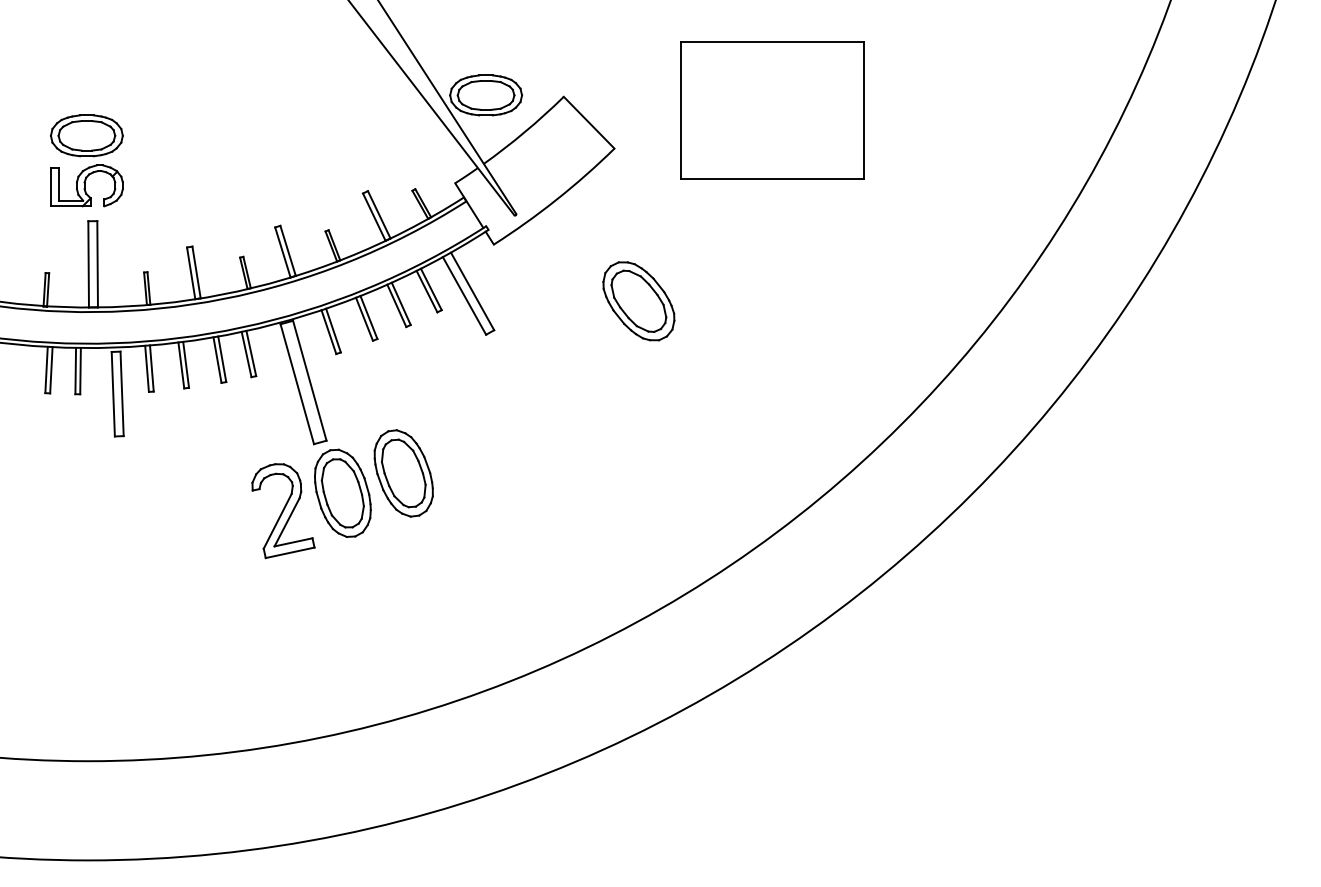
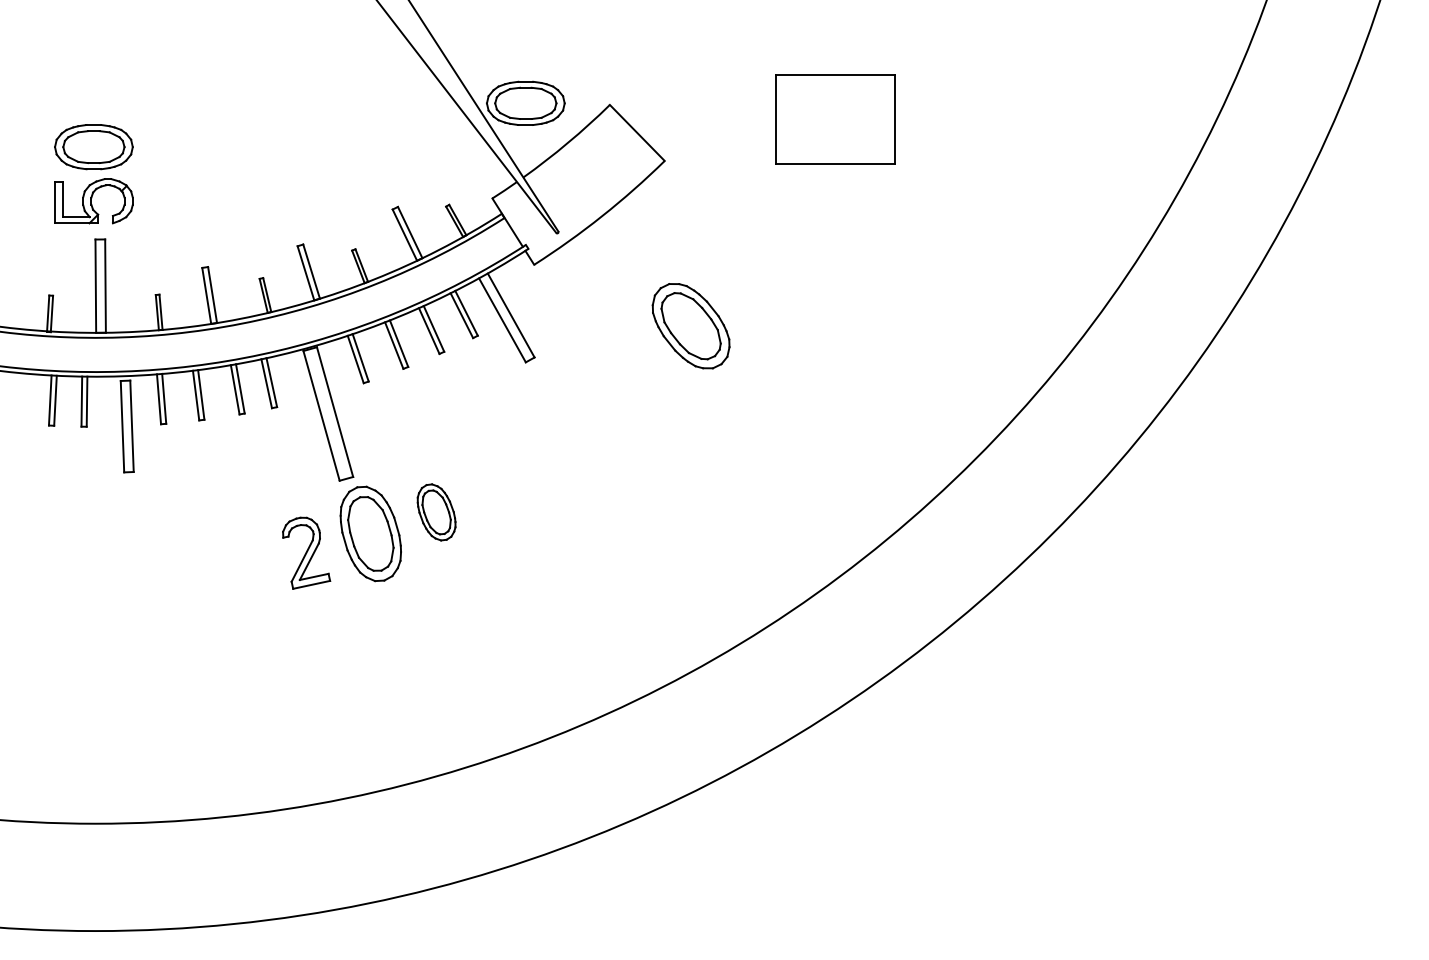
part: (772, 110) -> (835, 119), size x0.6
part: (403, 473) -> (436, 512), size x0.6
part: (283, 511) -> (306, 553), size x0.7

